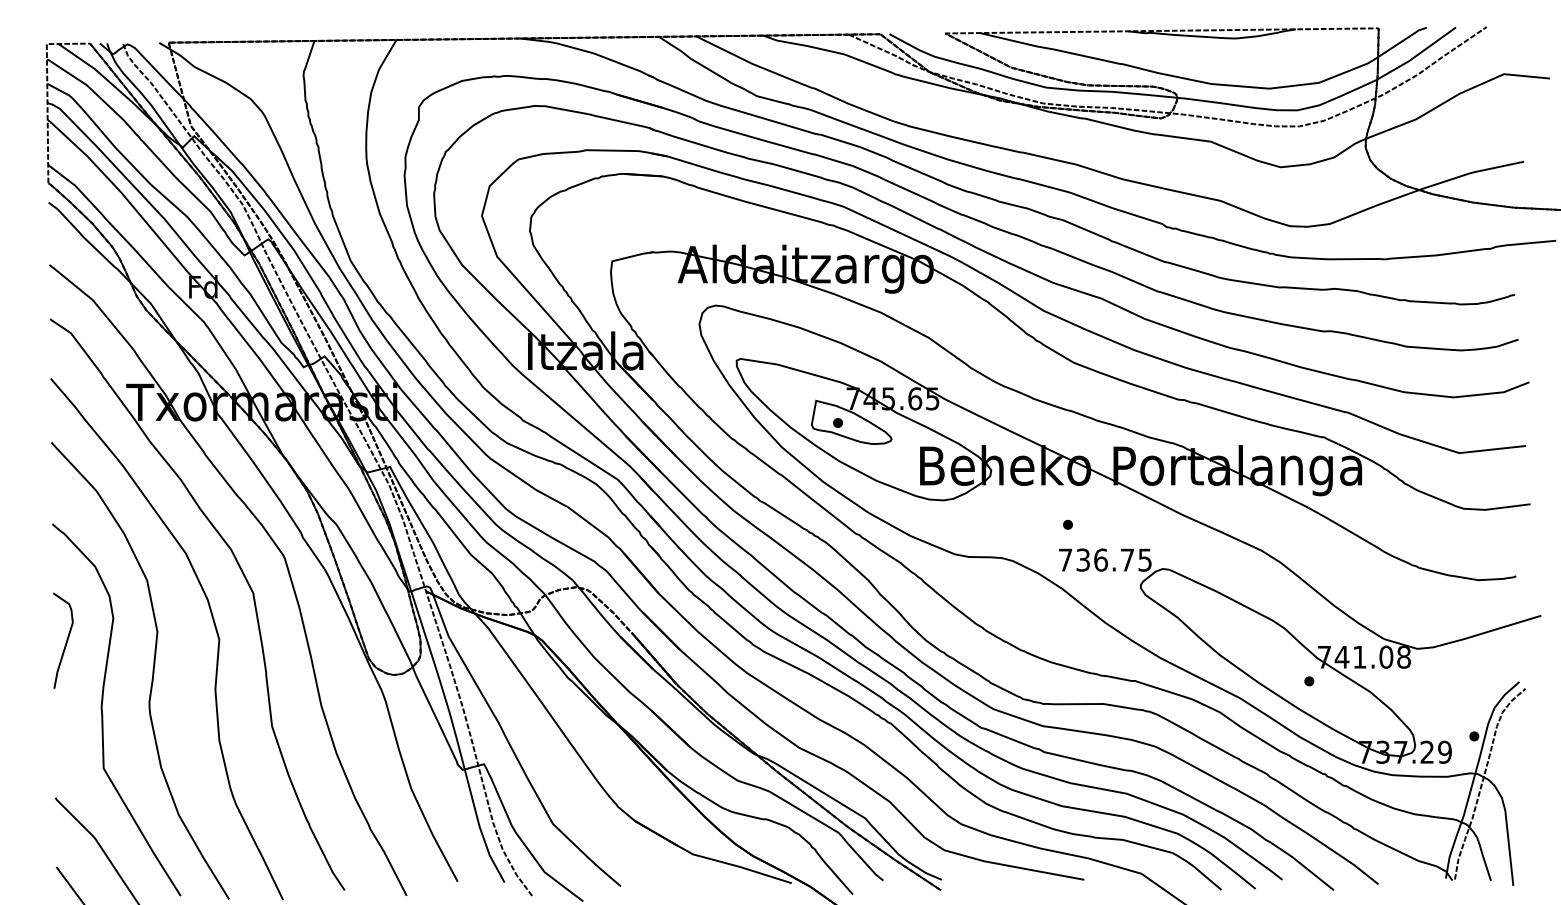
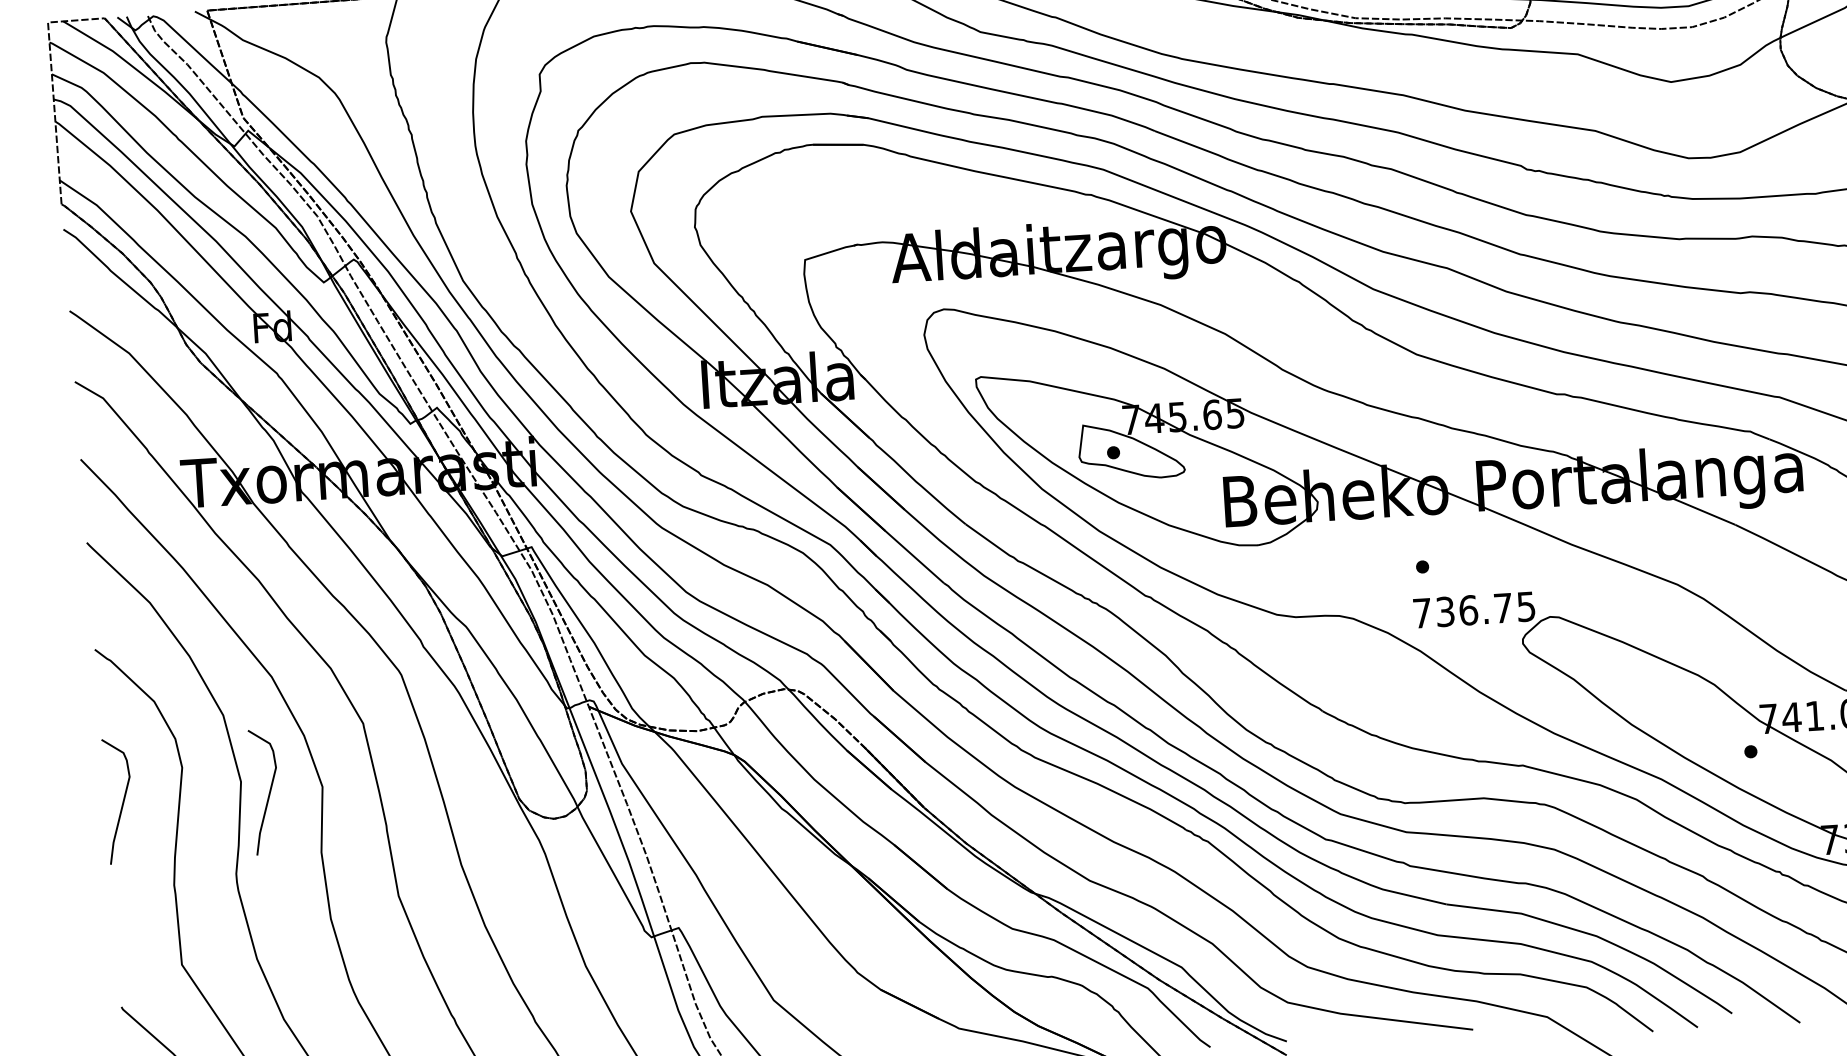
curve: (177, 642) -> (268, 794), added

